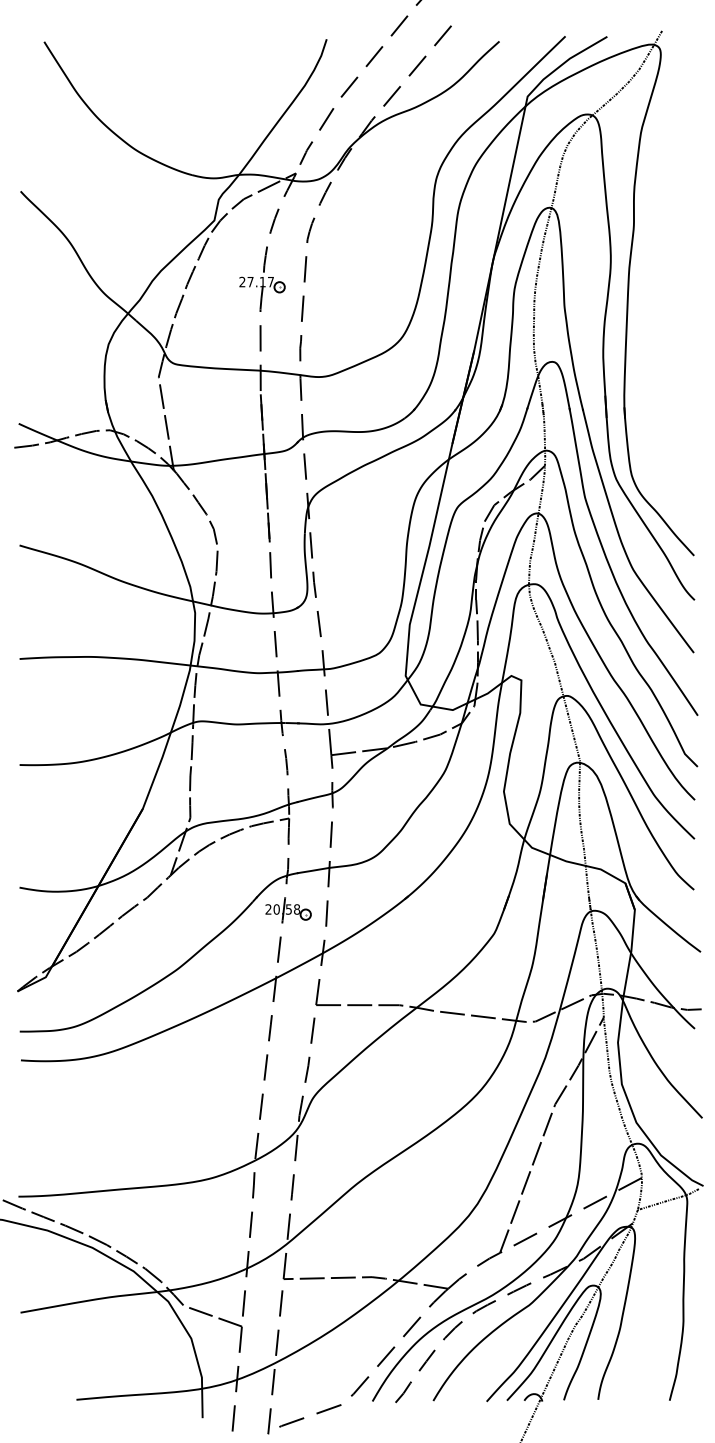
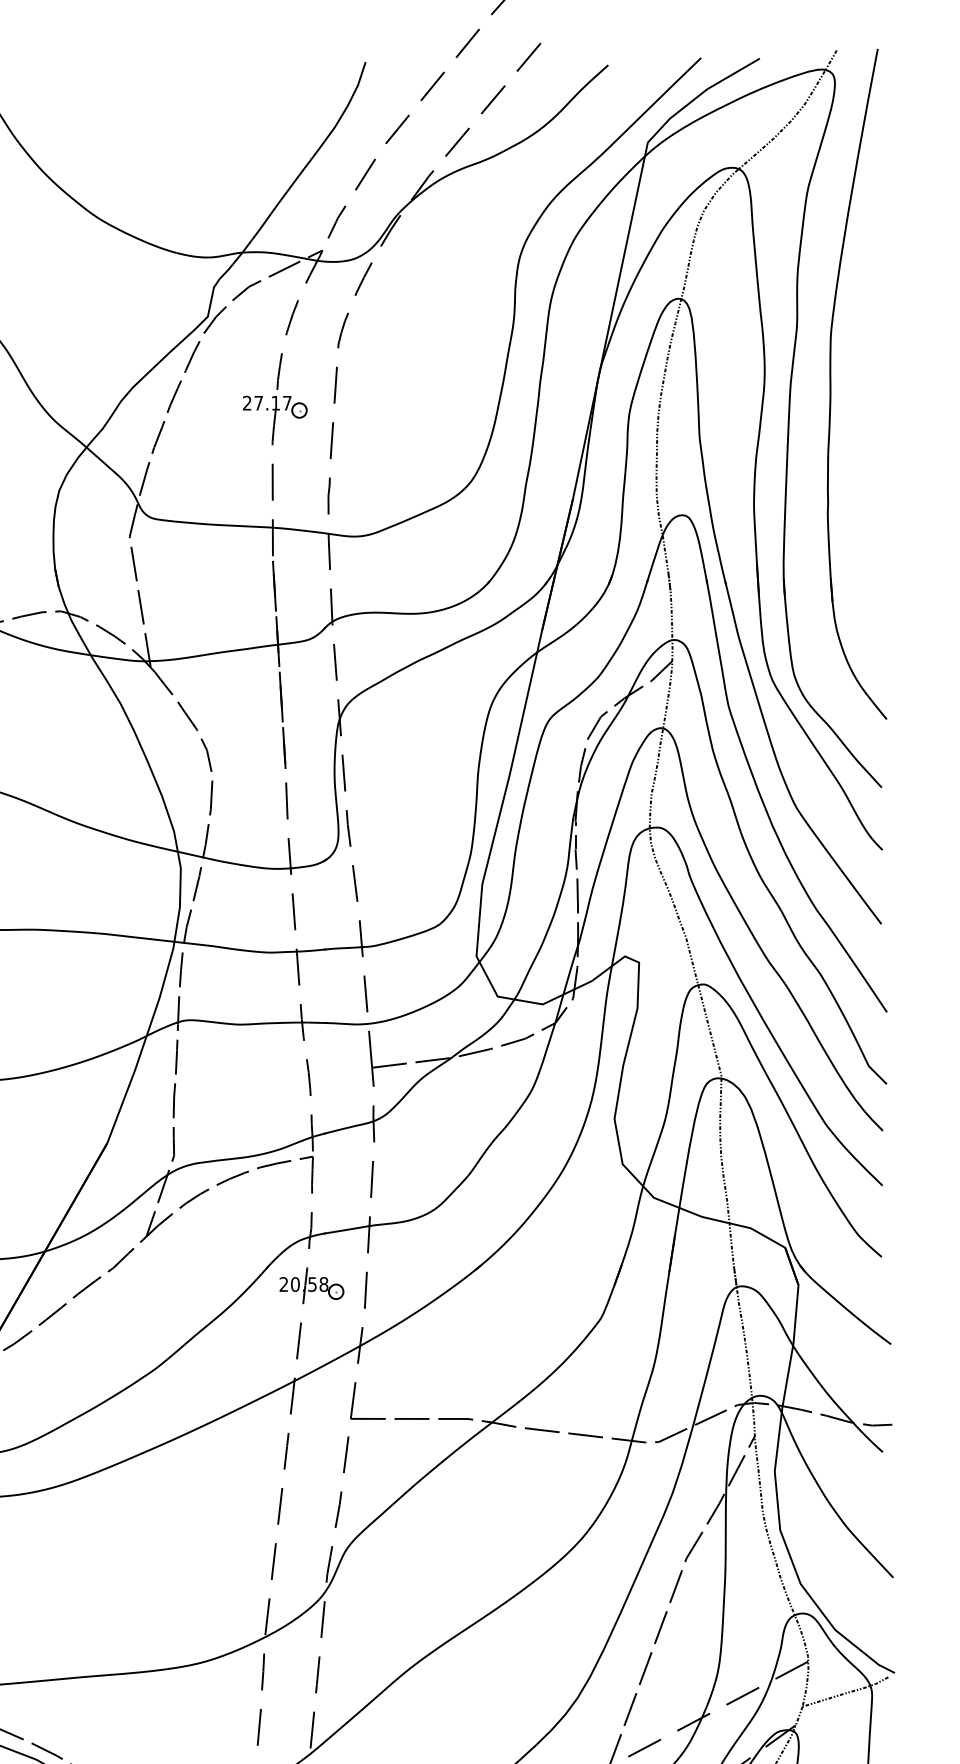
part: (658, 268) -> (831, 384), added

